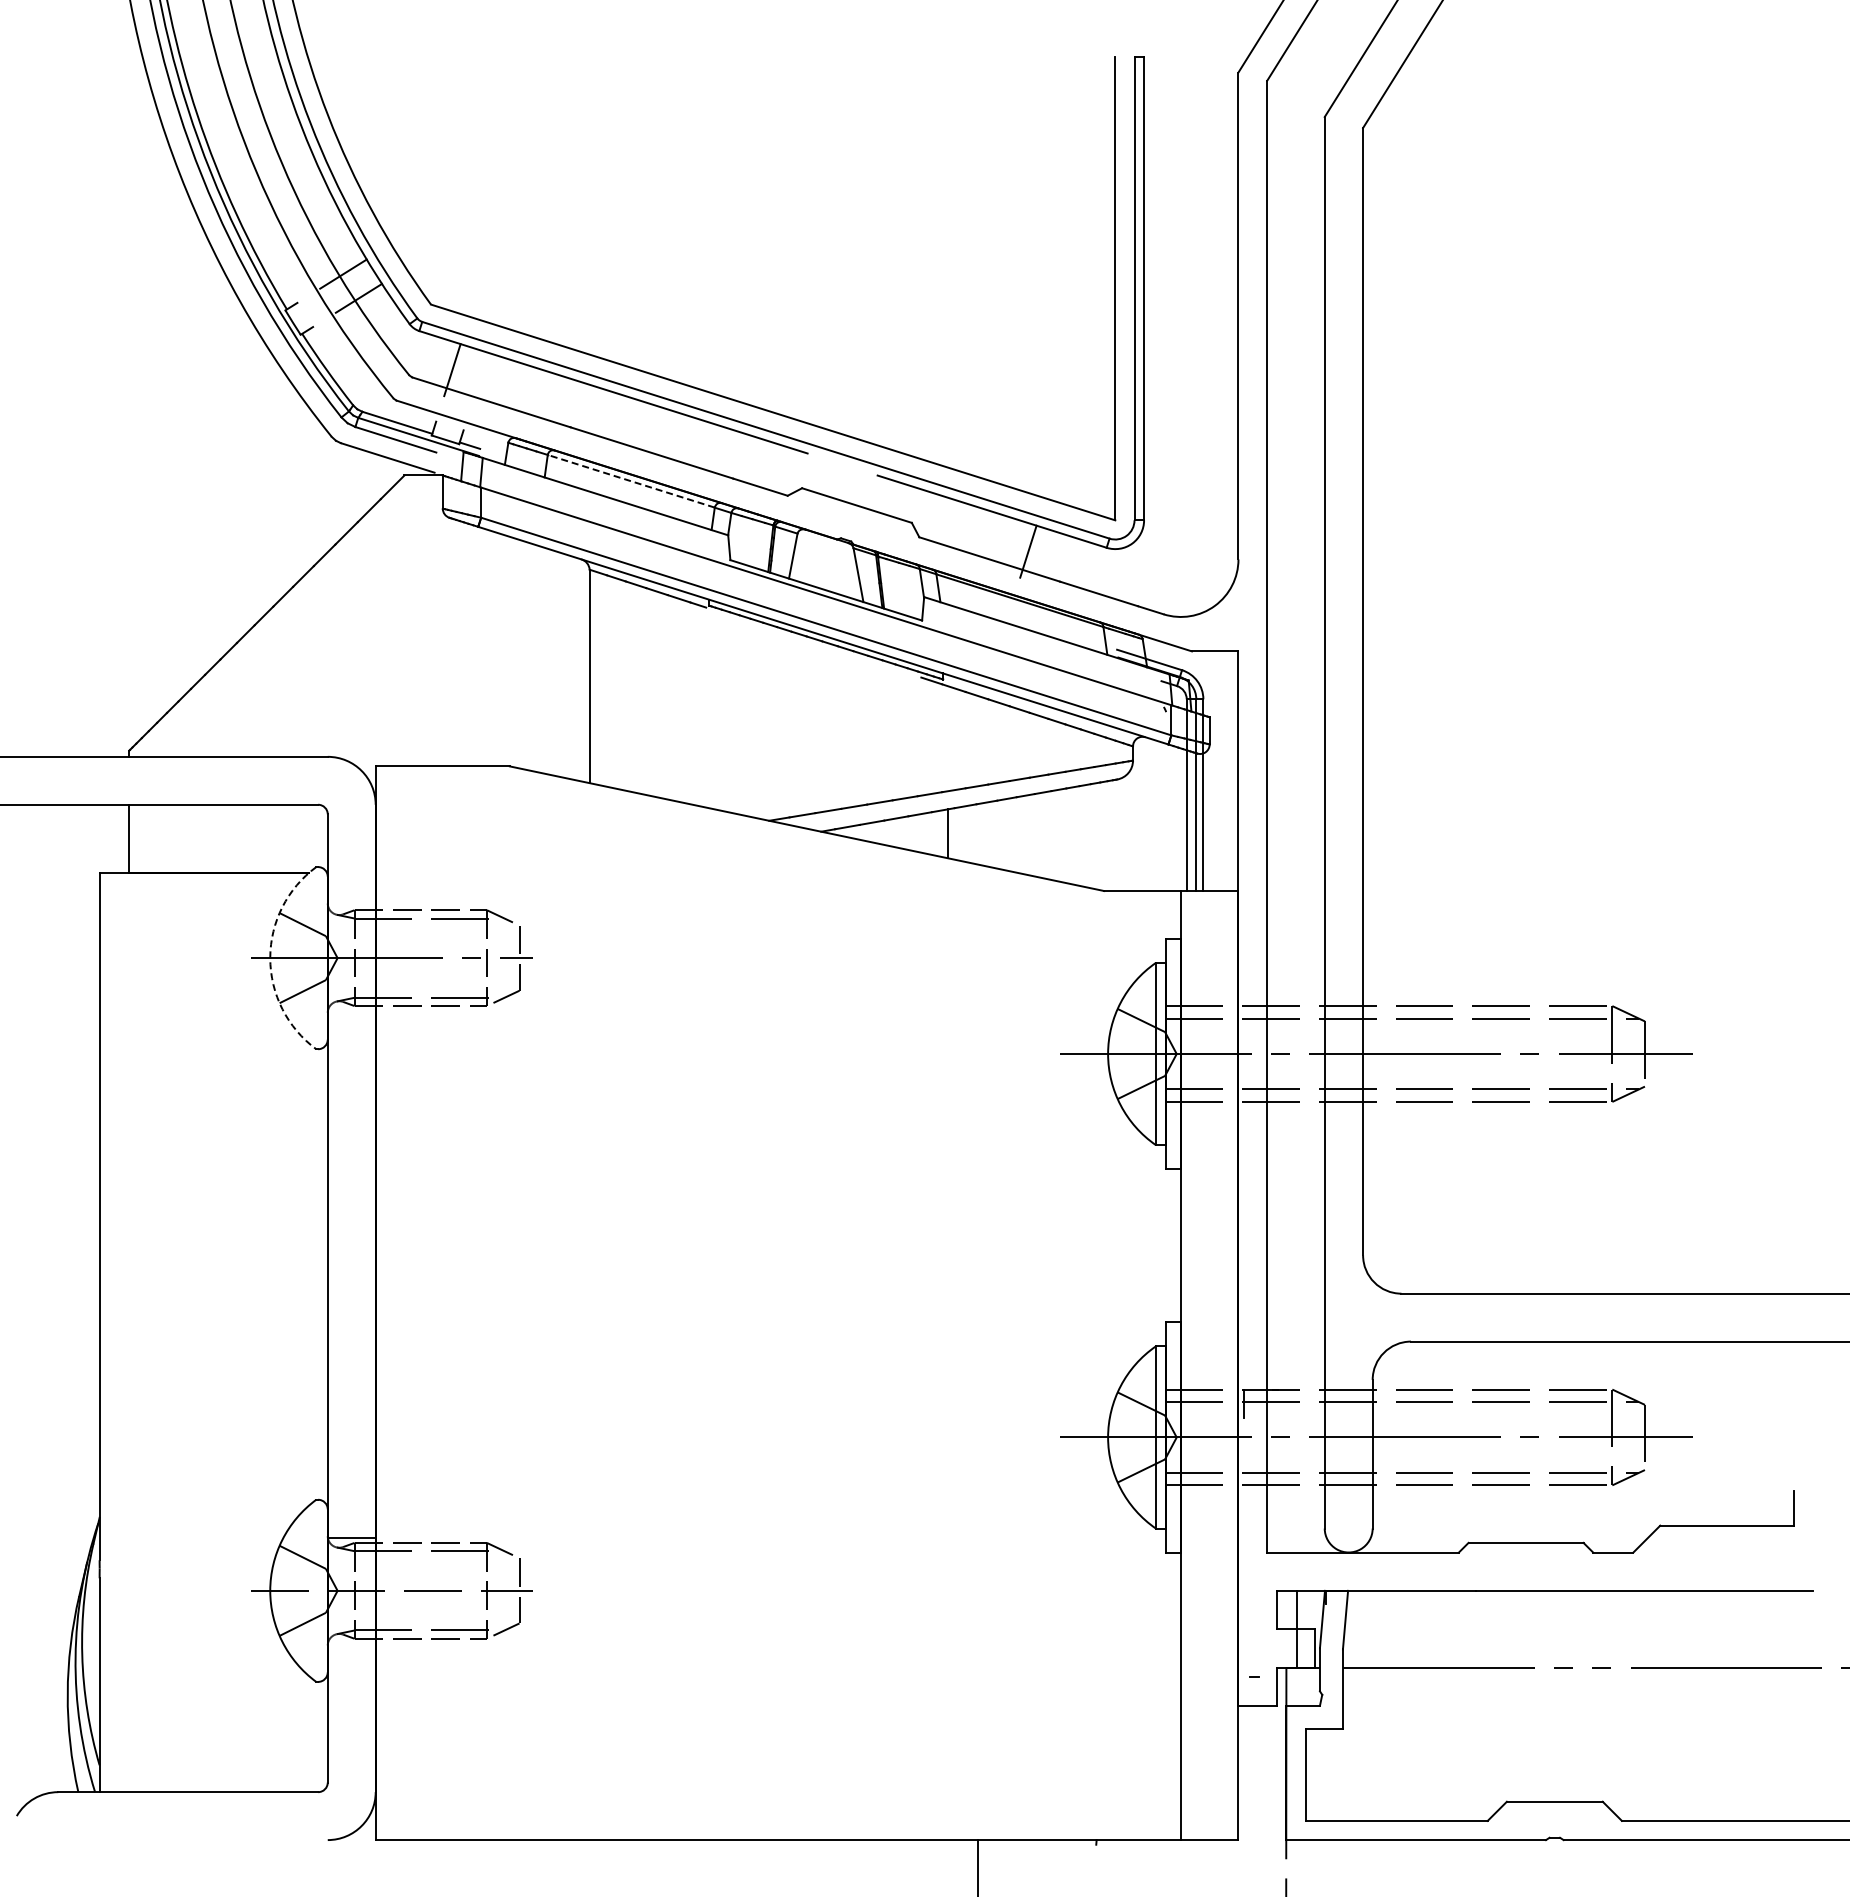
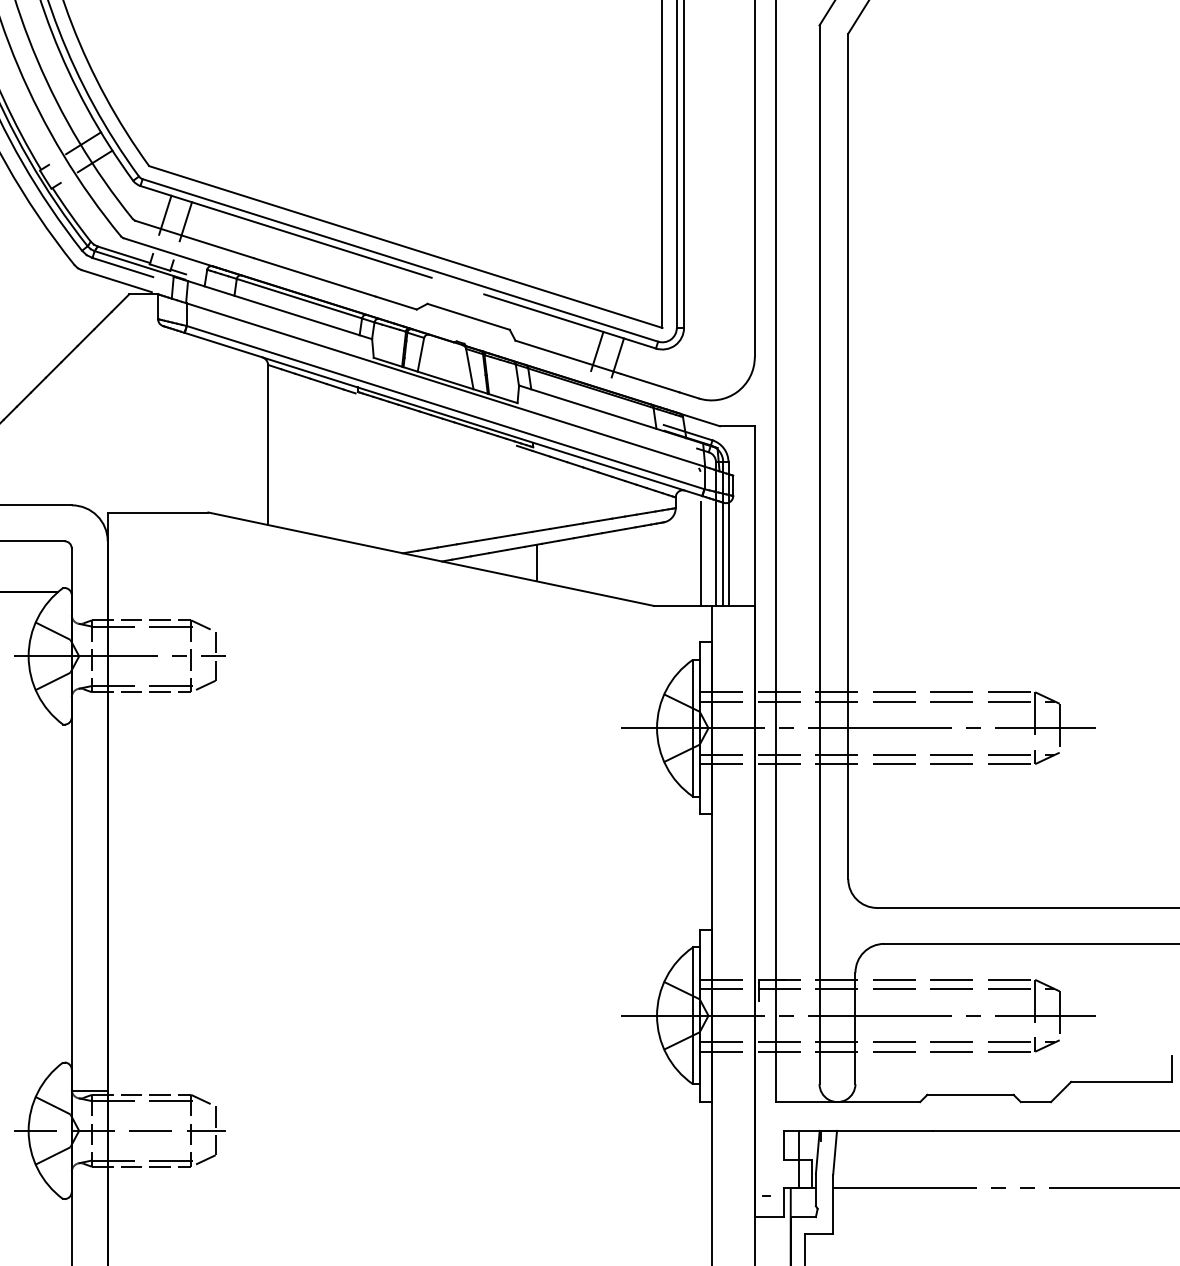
line: (479, 378) -> (185, 221), added
line: (631, 481) -> (299, 298), dashed -> solid
line: (1055, 560) -> (617, 358), added
line: (1166, 821) -> (700, 553), added
arc: (270, 958) -> (28, 656), dashed -> solid

